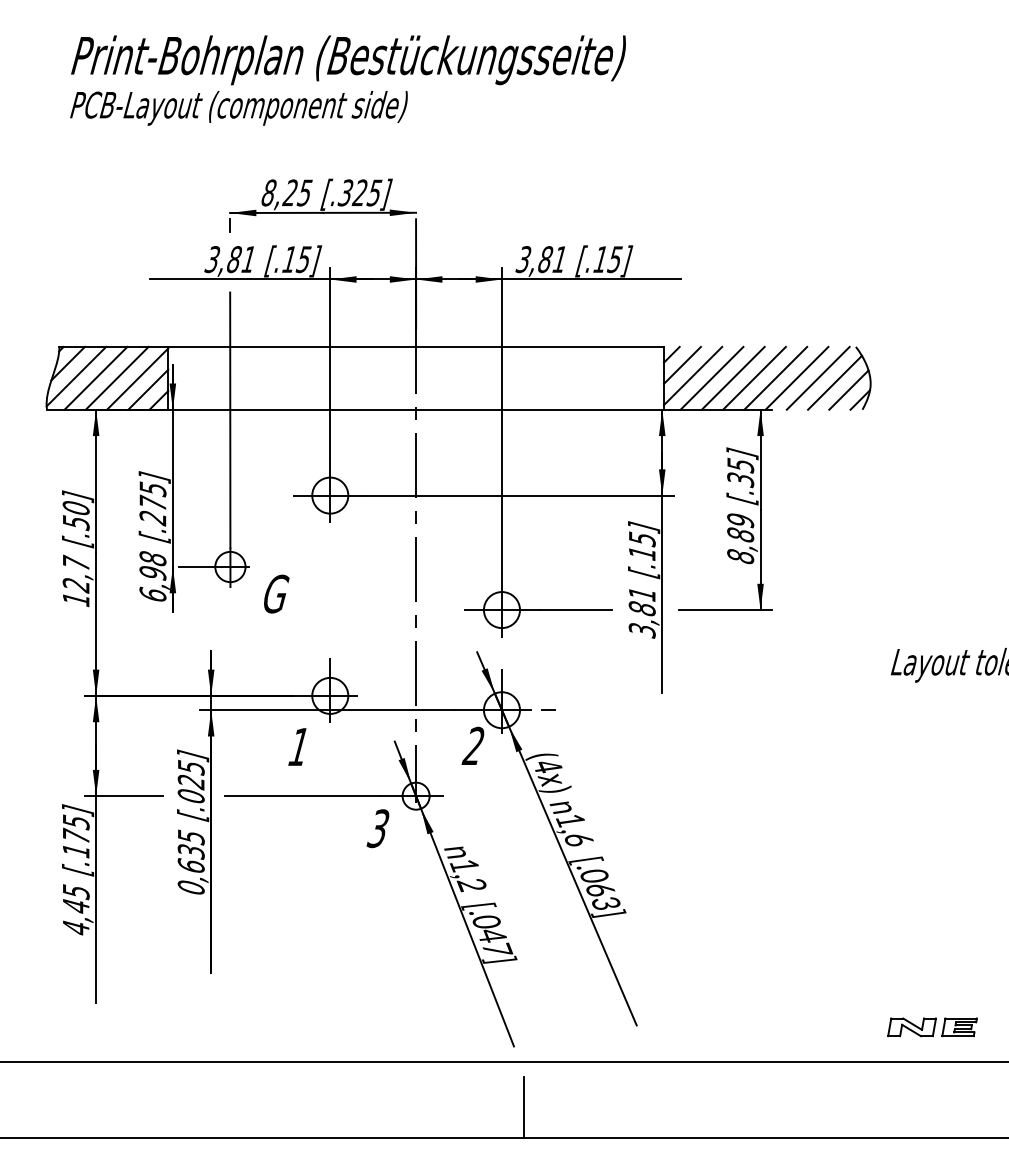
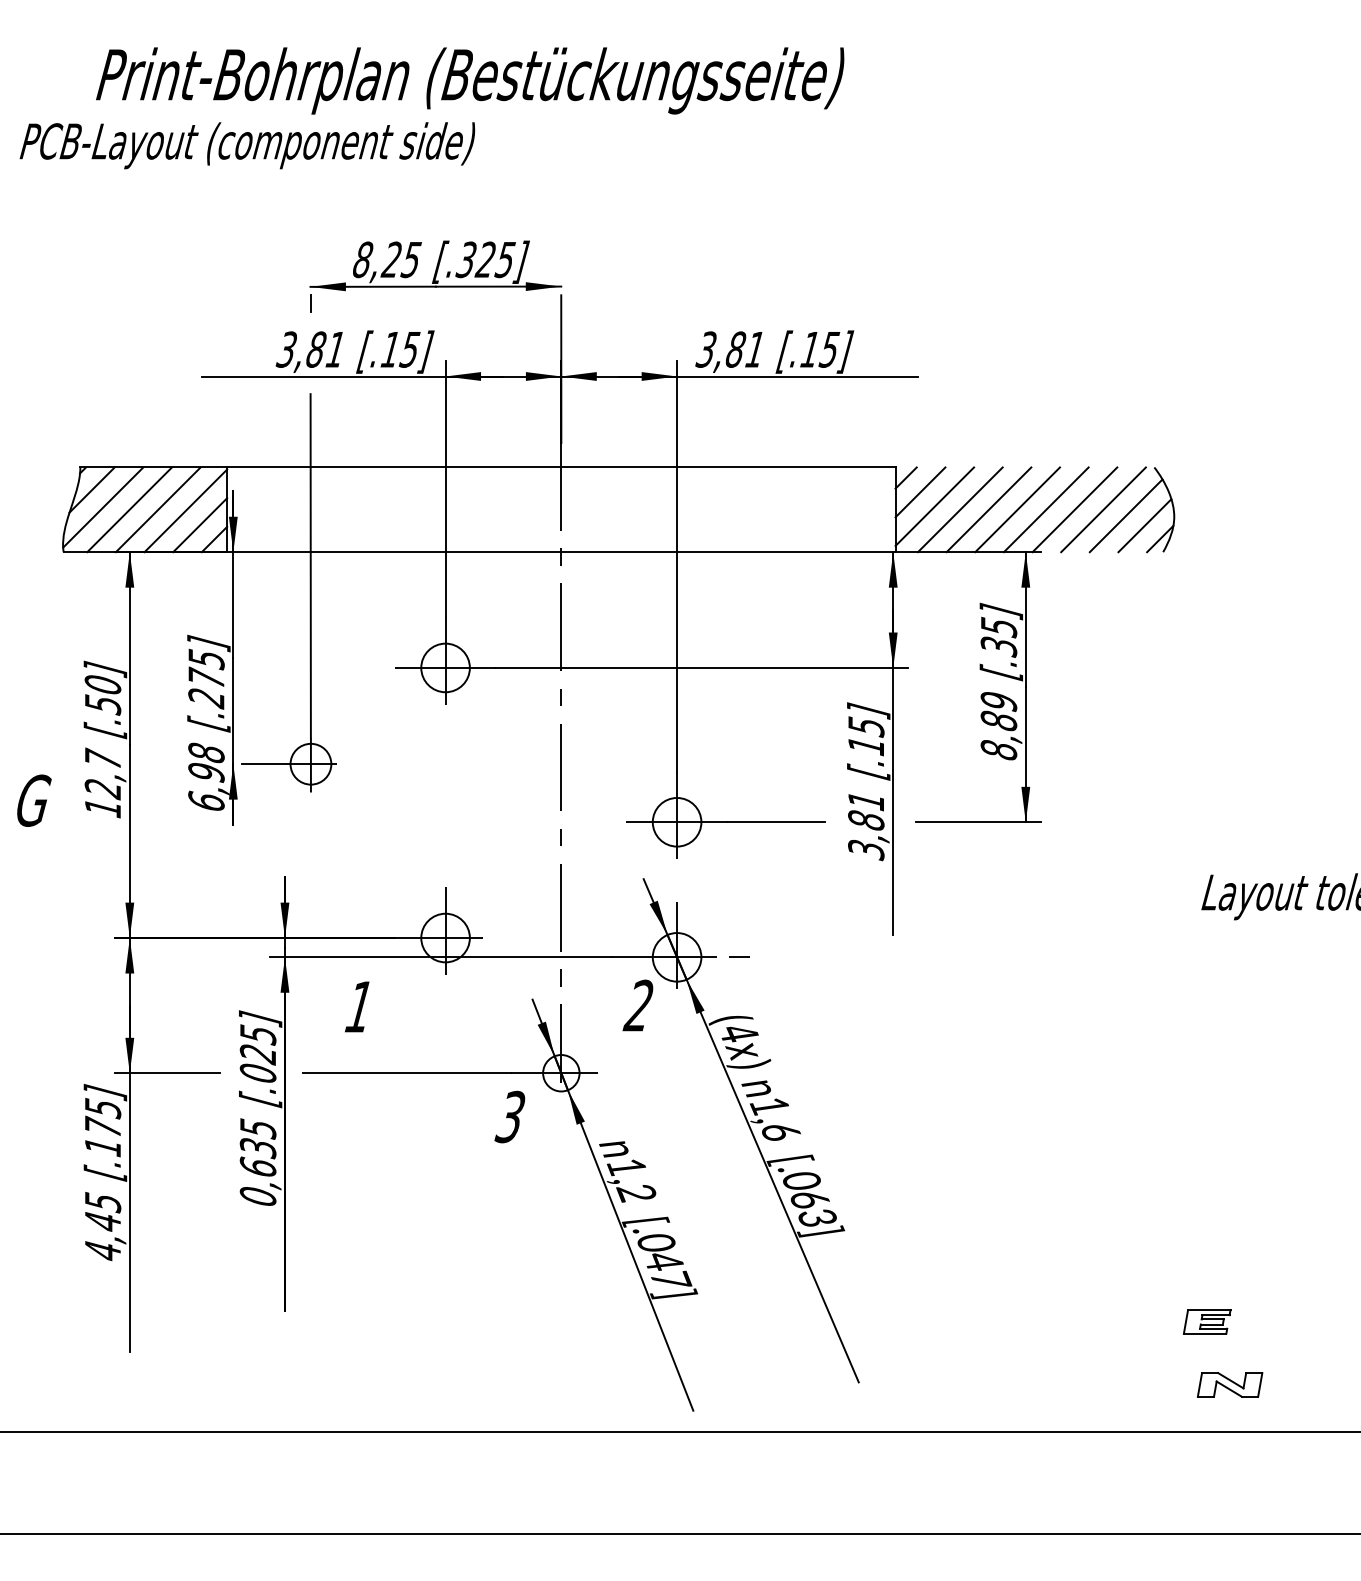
text: (239, 108) -> (247, 145), moved
text: (276, 593) -> (34, 800), moved
text: (297, 746) -> (357, 1006), moved
part: (959, 1027) -> (1207, 1321), moved
line: (523, 1107) -> (706, 1492), removed

